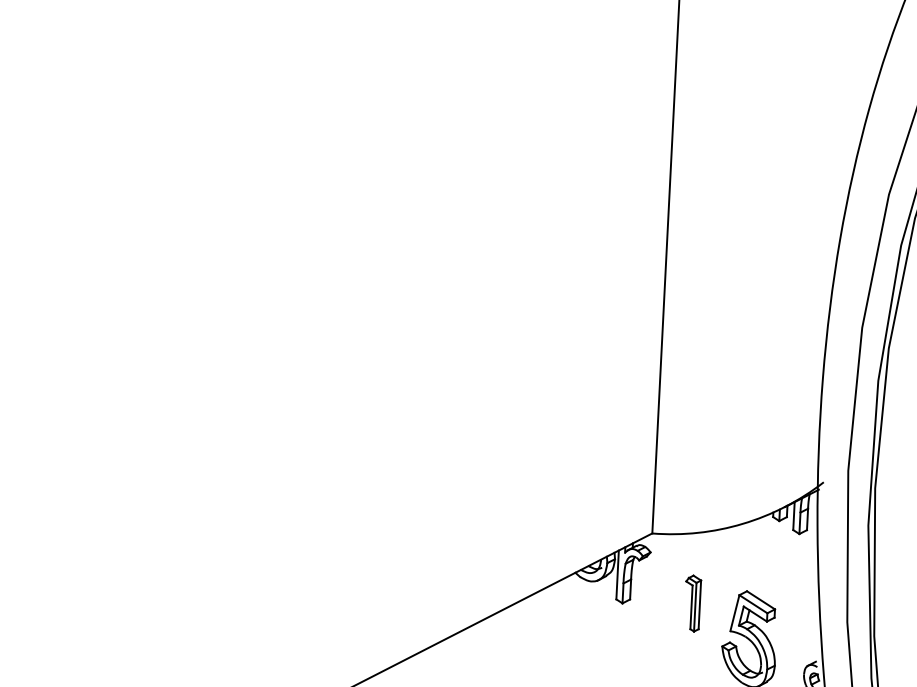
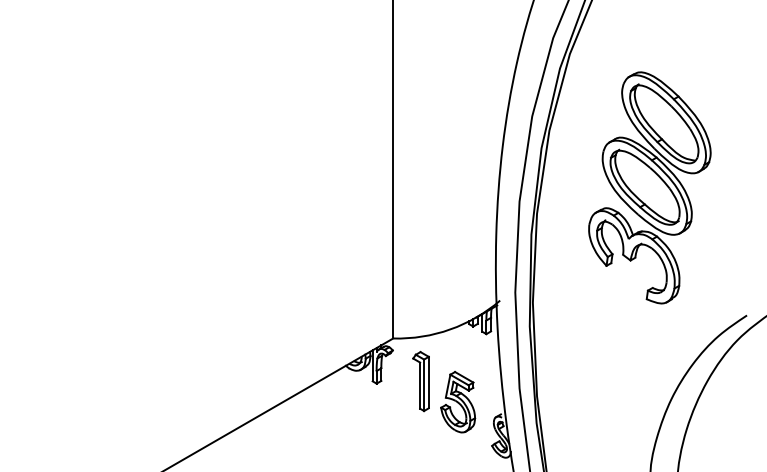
part: (691, 603) -> (420, 381), size x1.67

